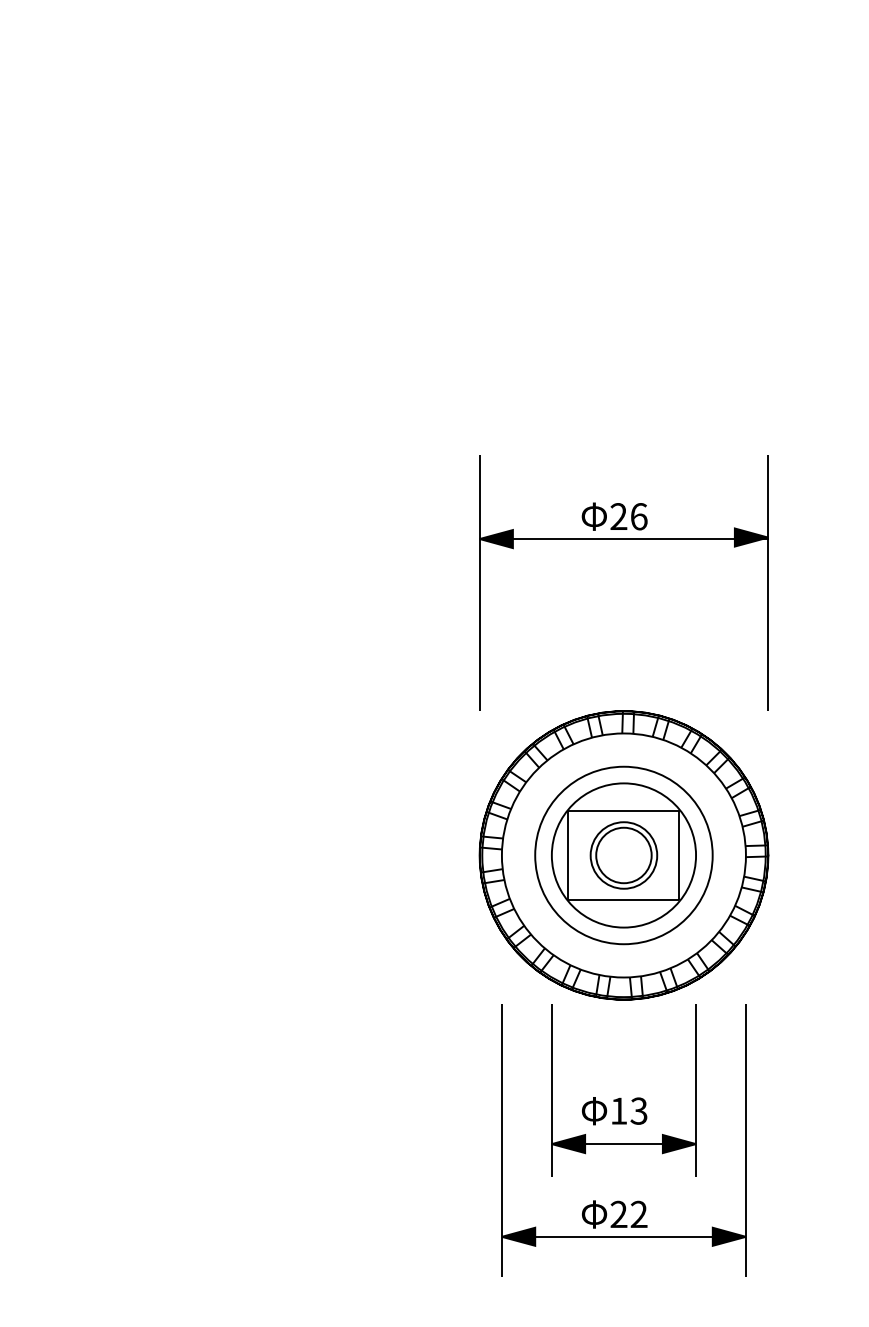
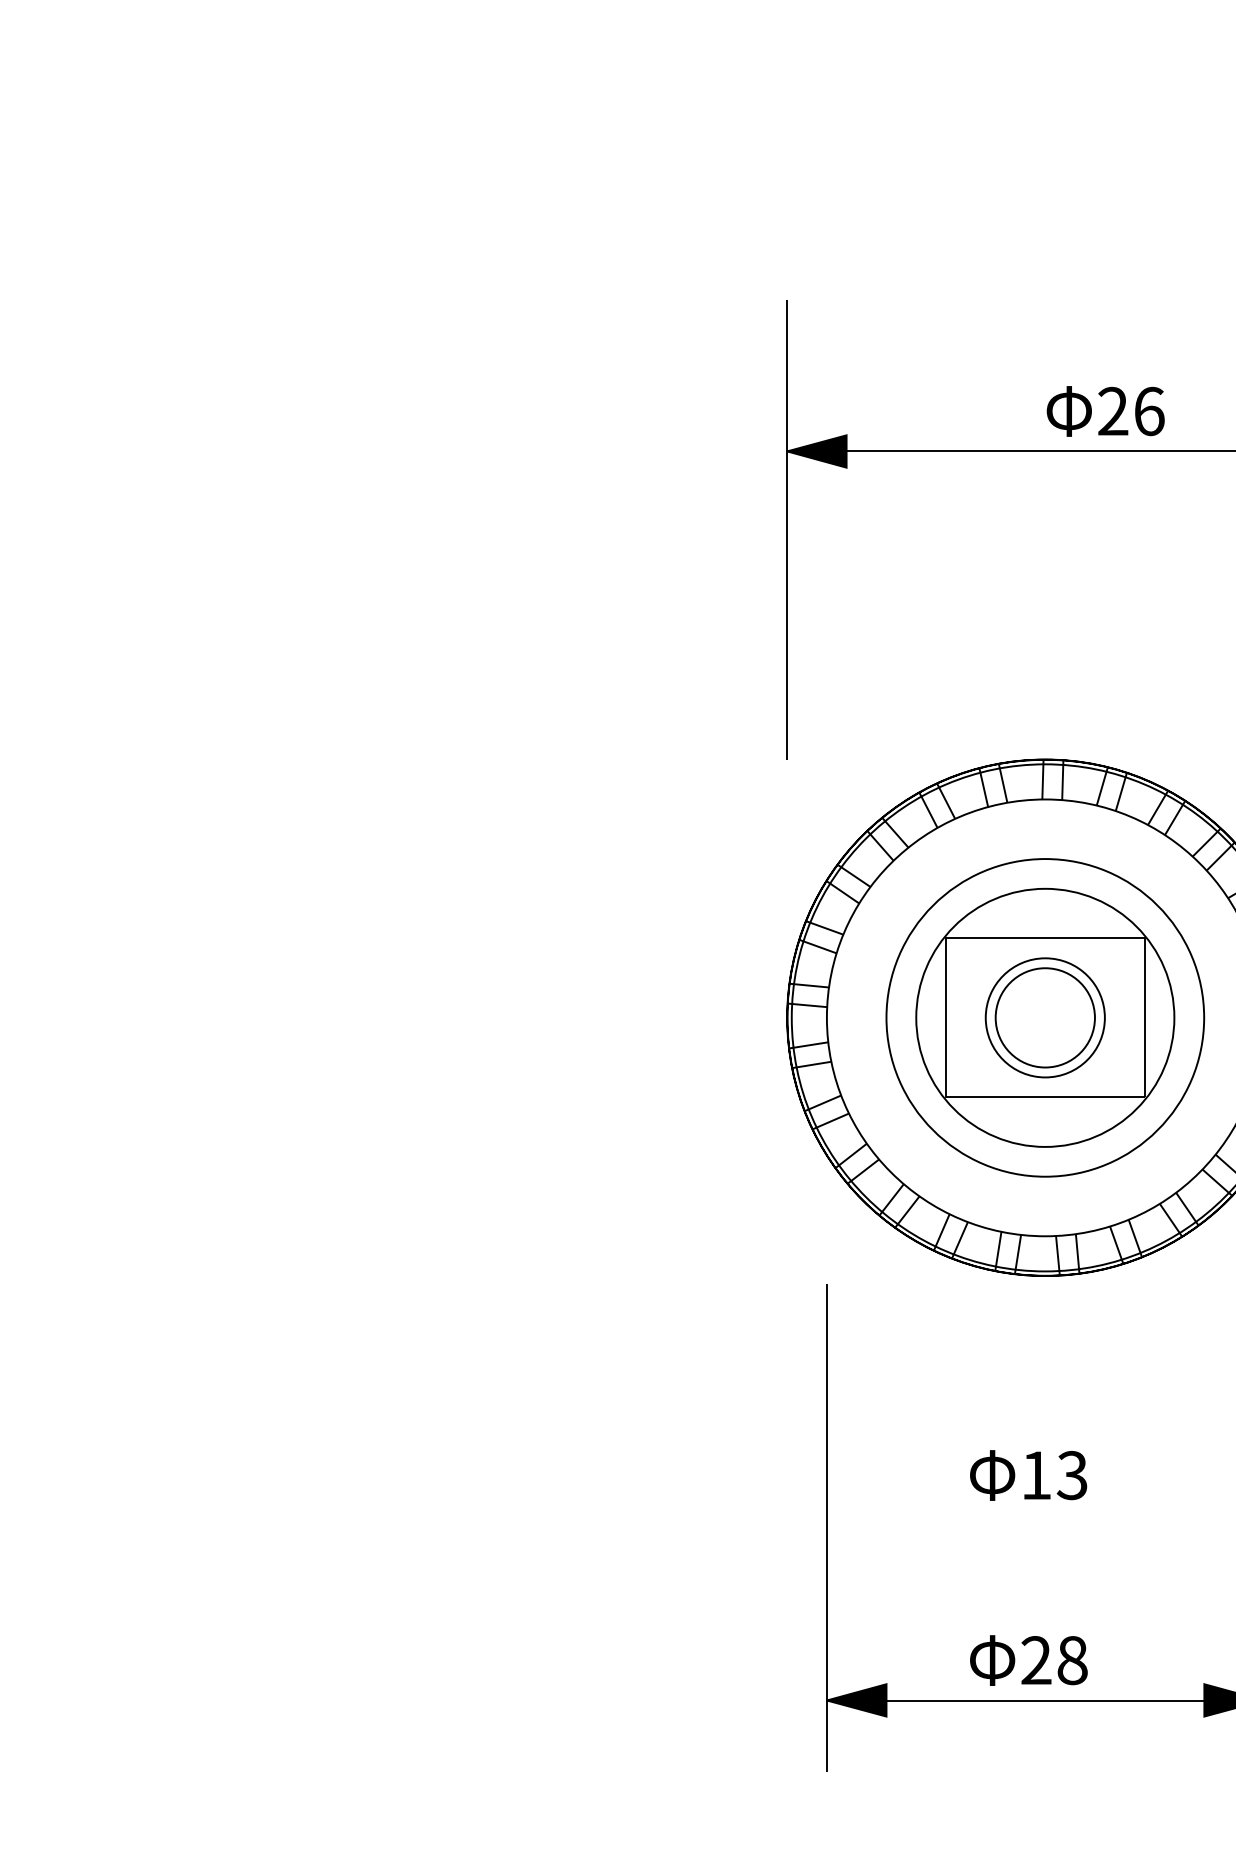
text: (614, 516) -> (1105, 411), moved
part: (623, 1143) -> (1044, 1533), removed
text: (638, 1214) -> (1071, 1660), 22 -> 28

